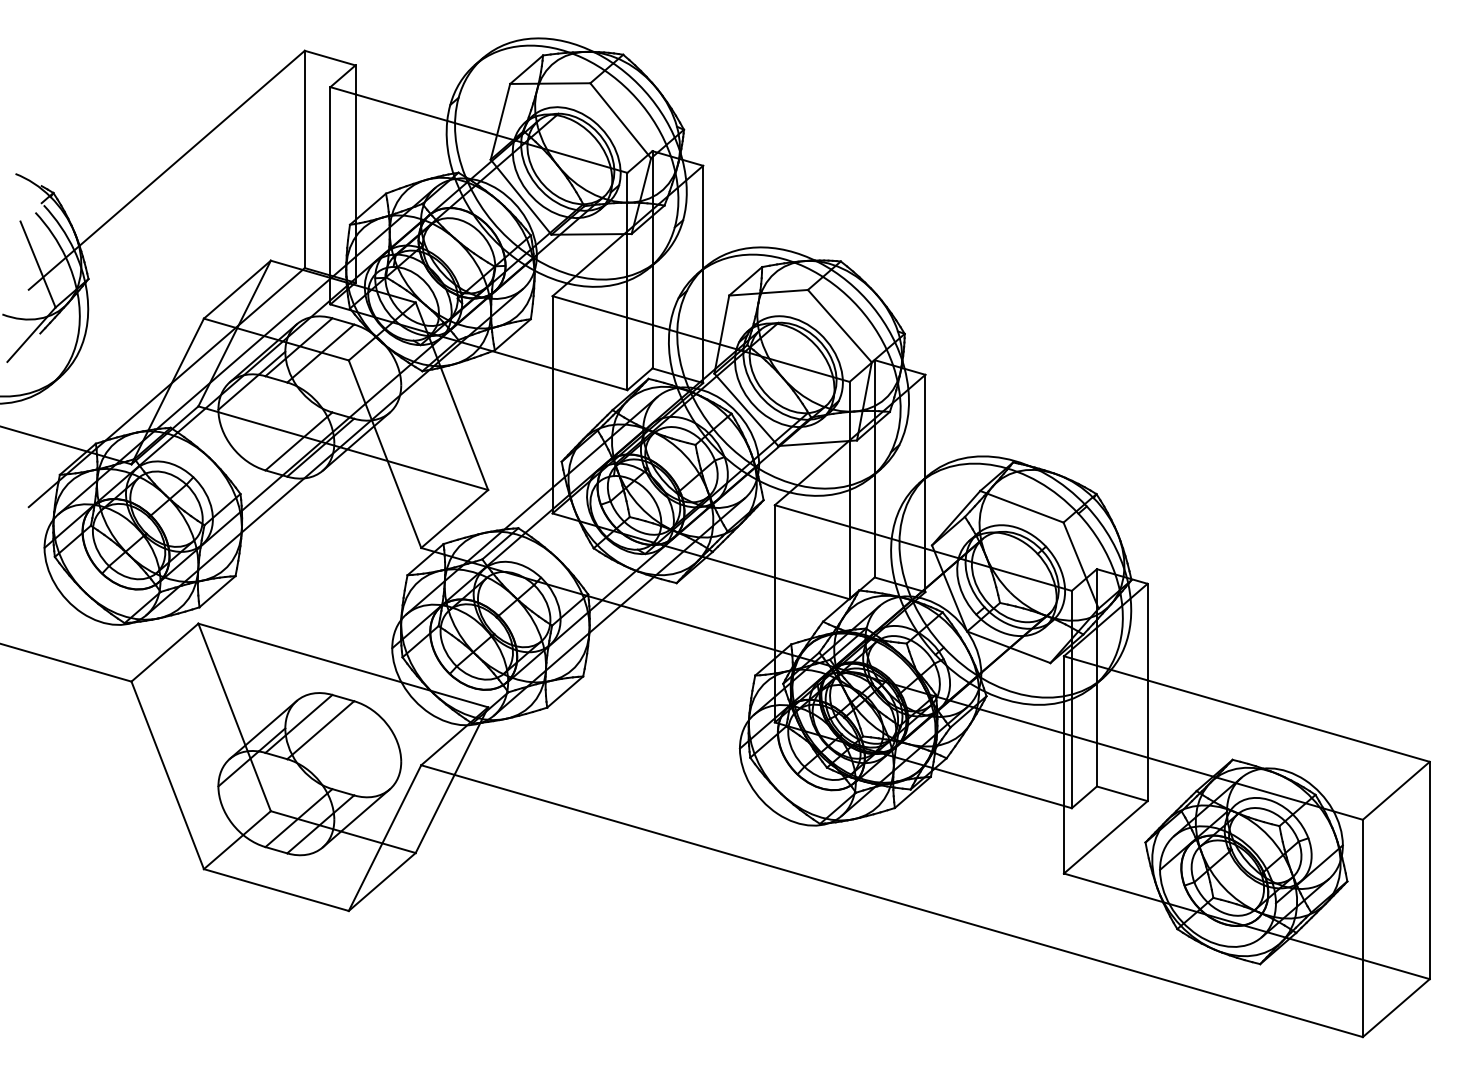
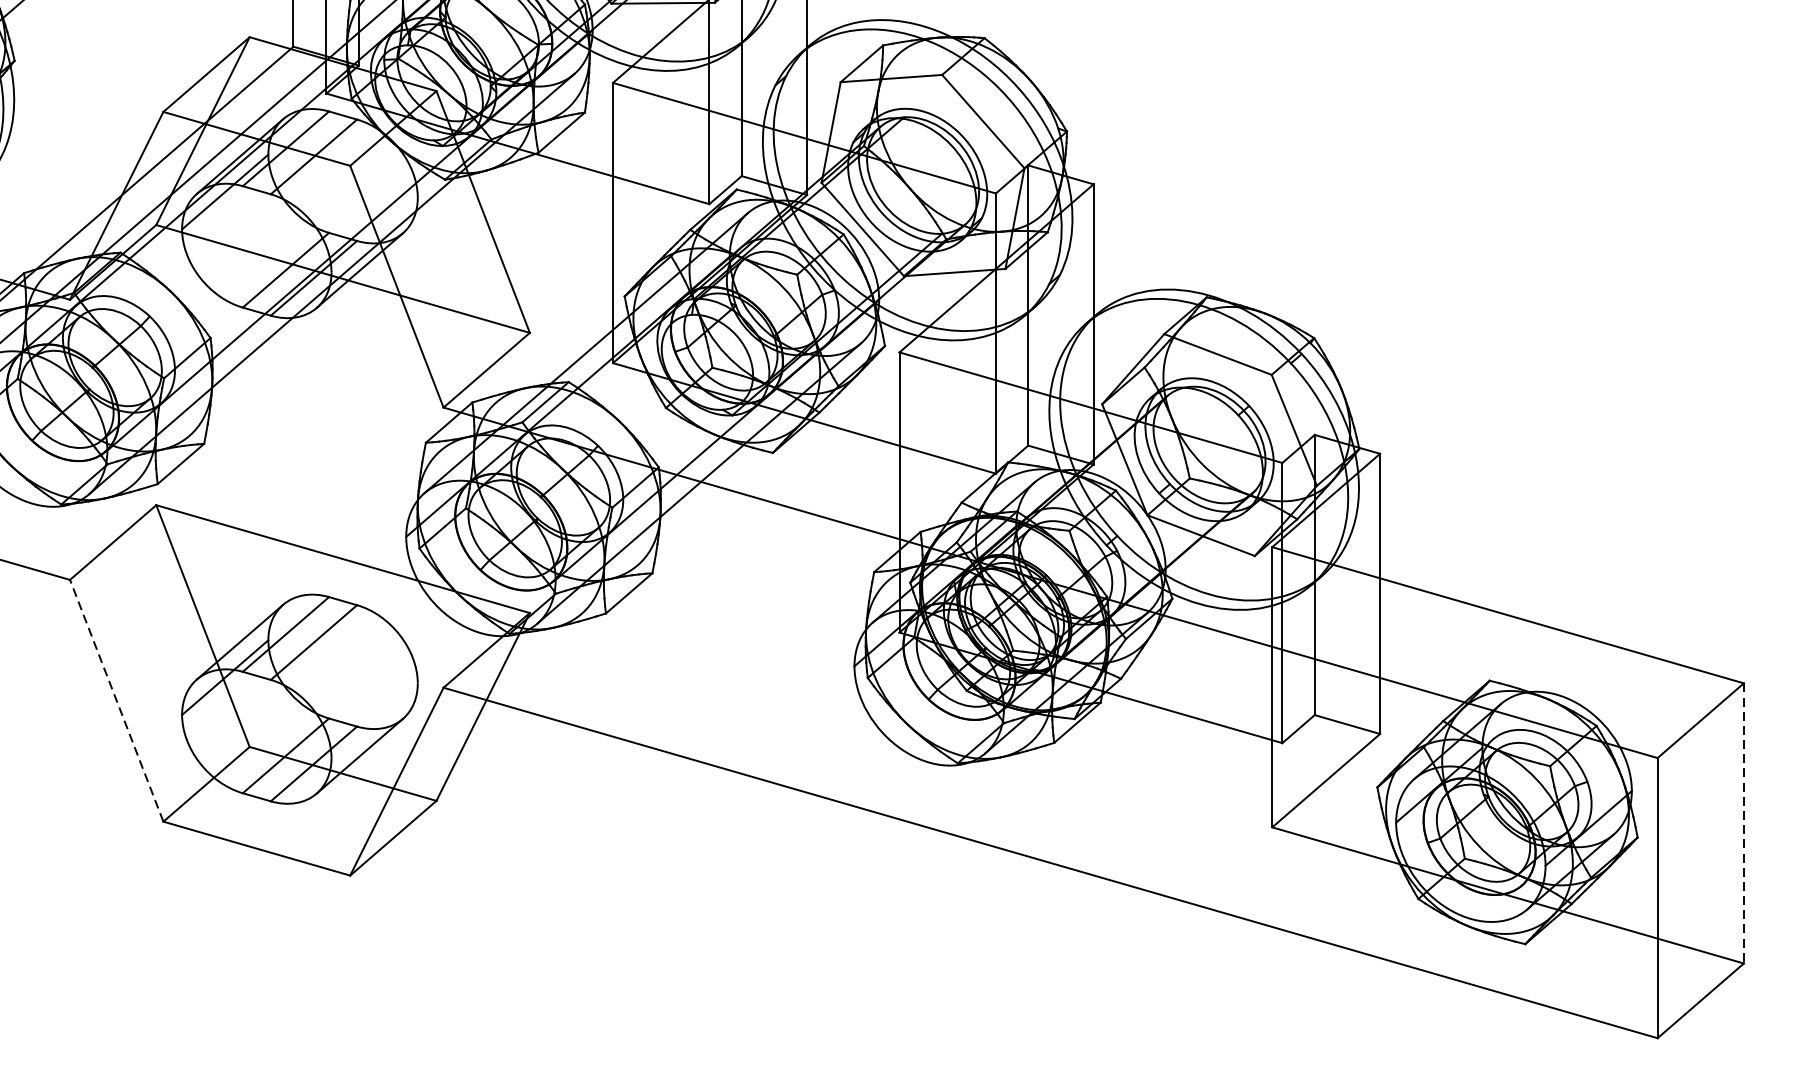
line: (167, 775) -> (116, 700), solid -> dashed
line: (1429, 870) -> (1743, 823), solid -> dashed

